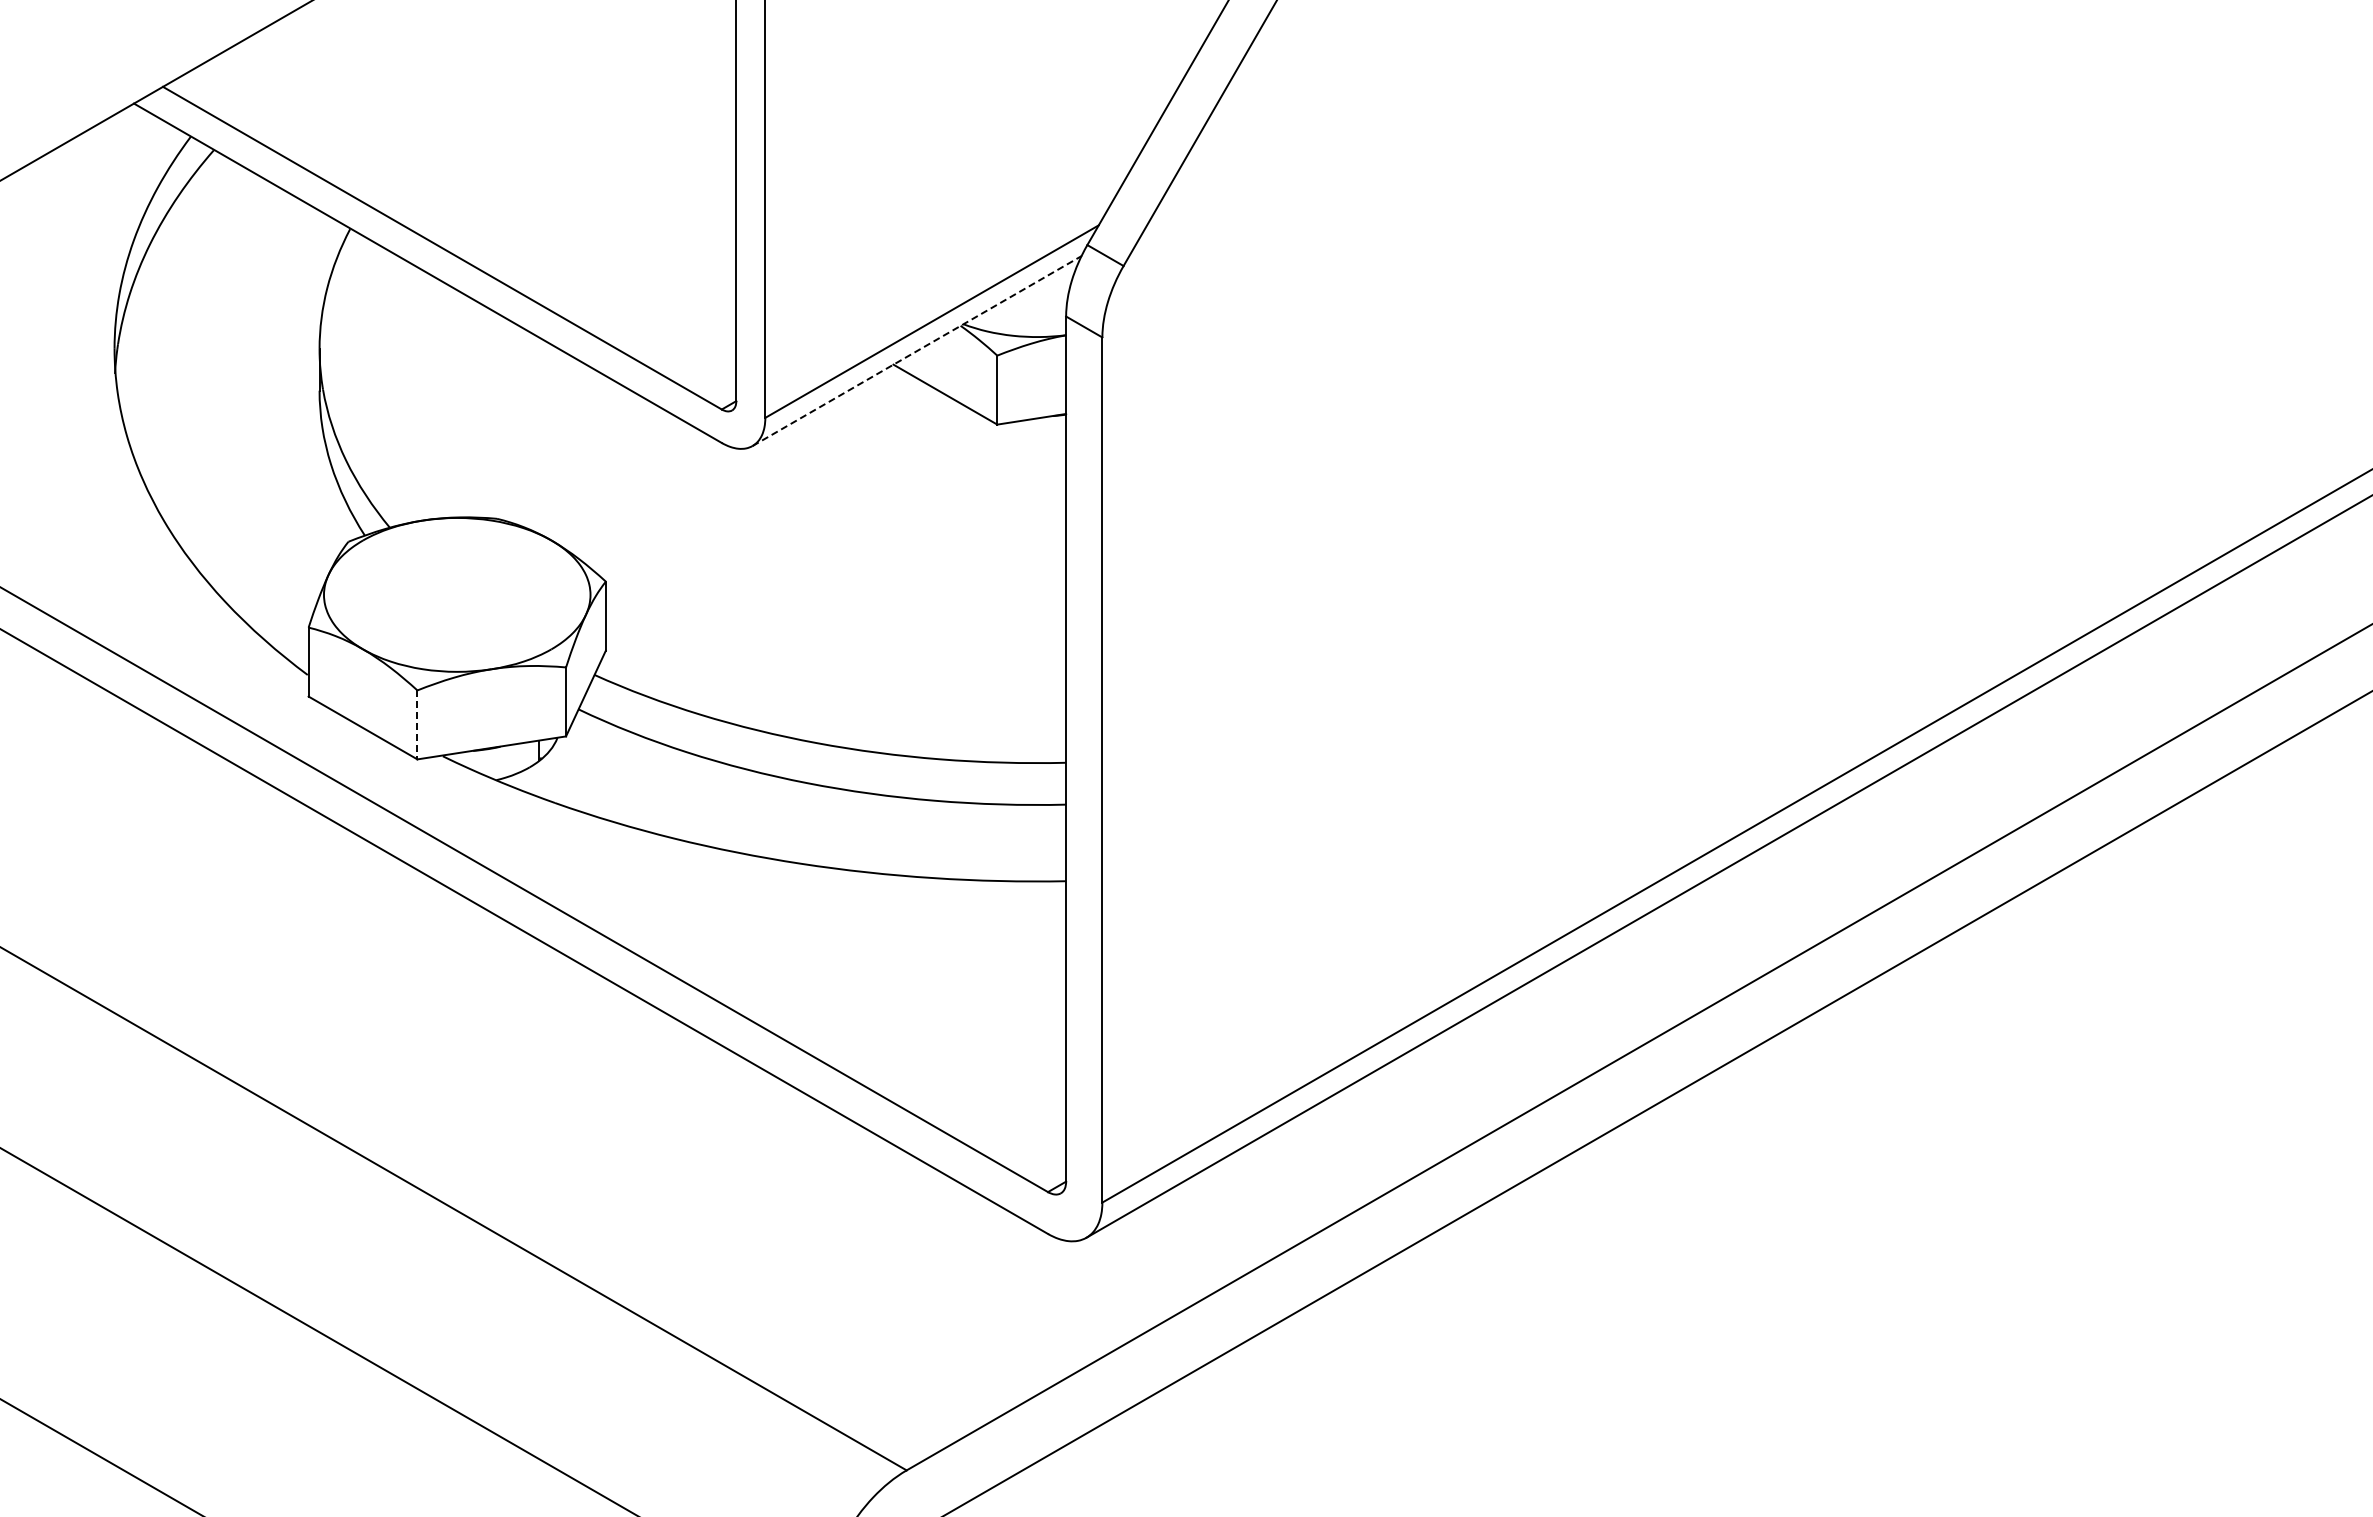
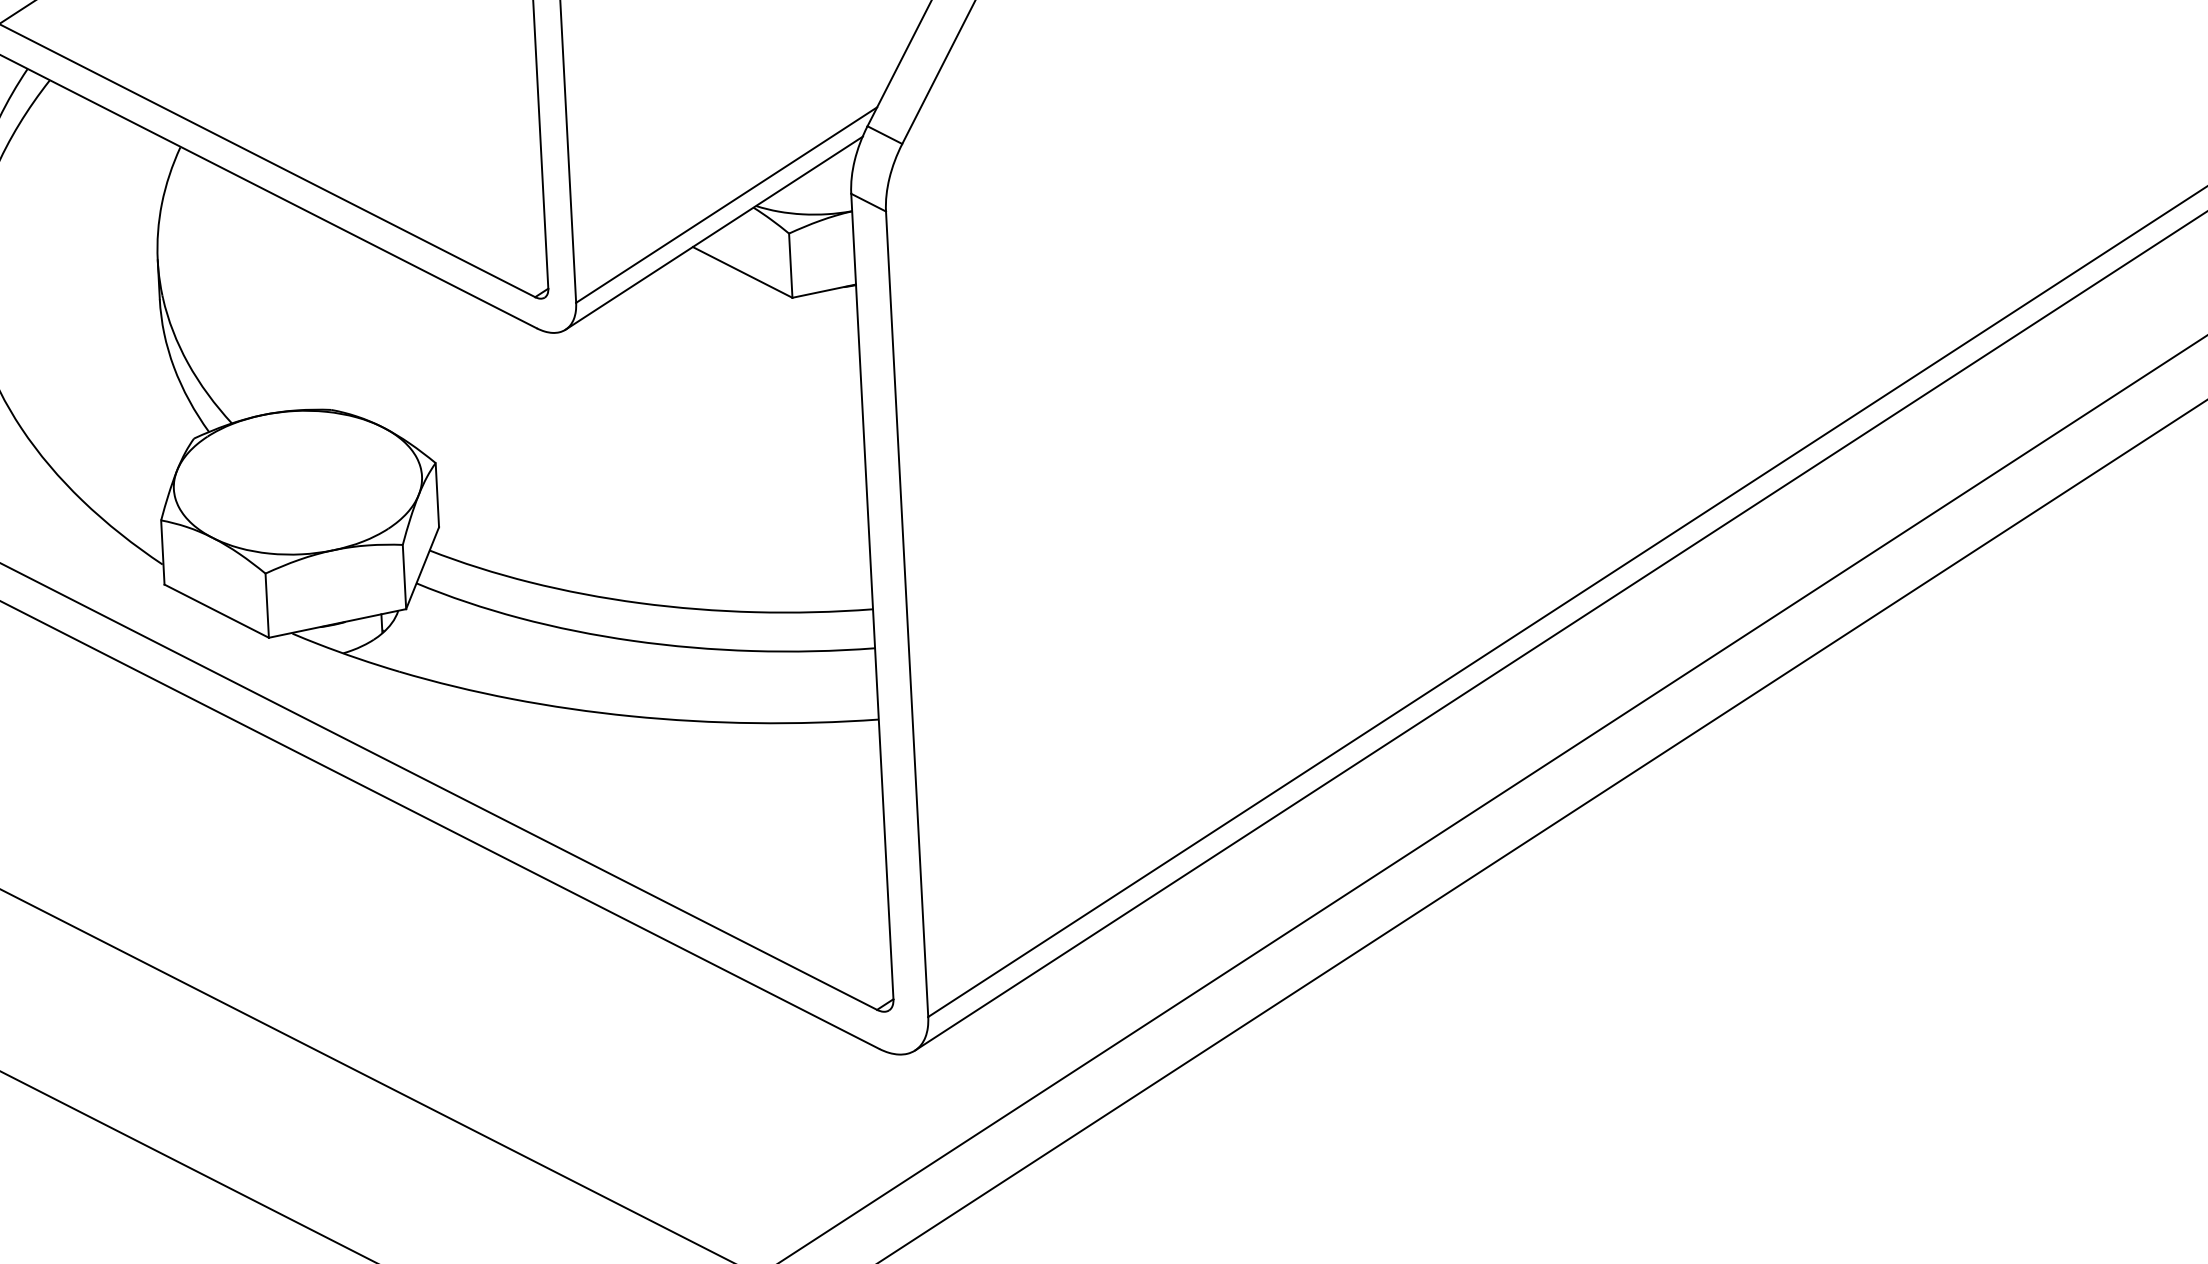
line: (917, 350) -> (714, 232), dashed -> solid
line: (417, 725) -> (267, 606), dashed -> solid

